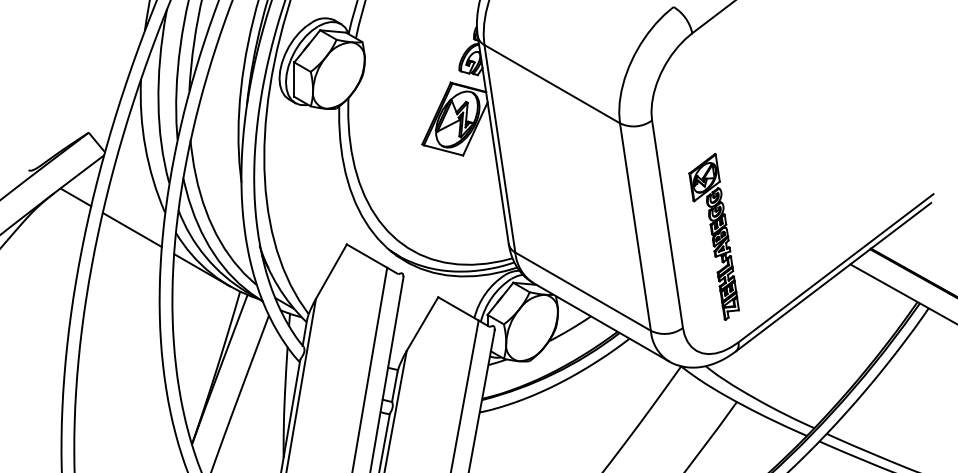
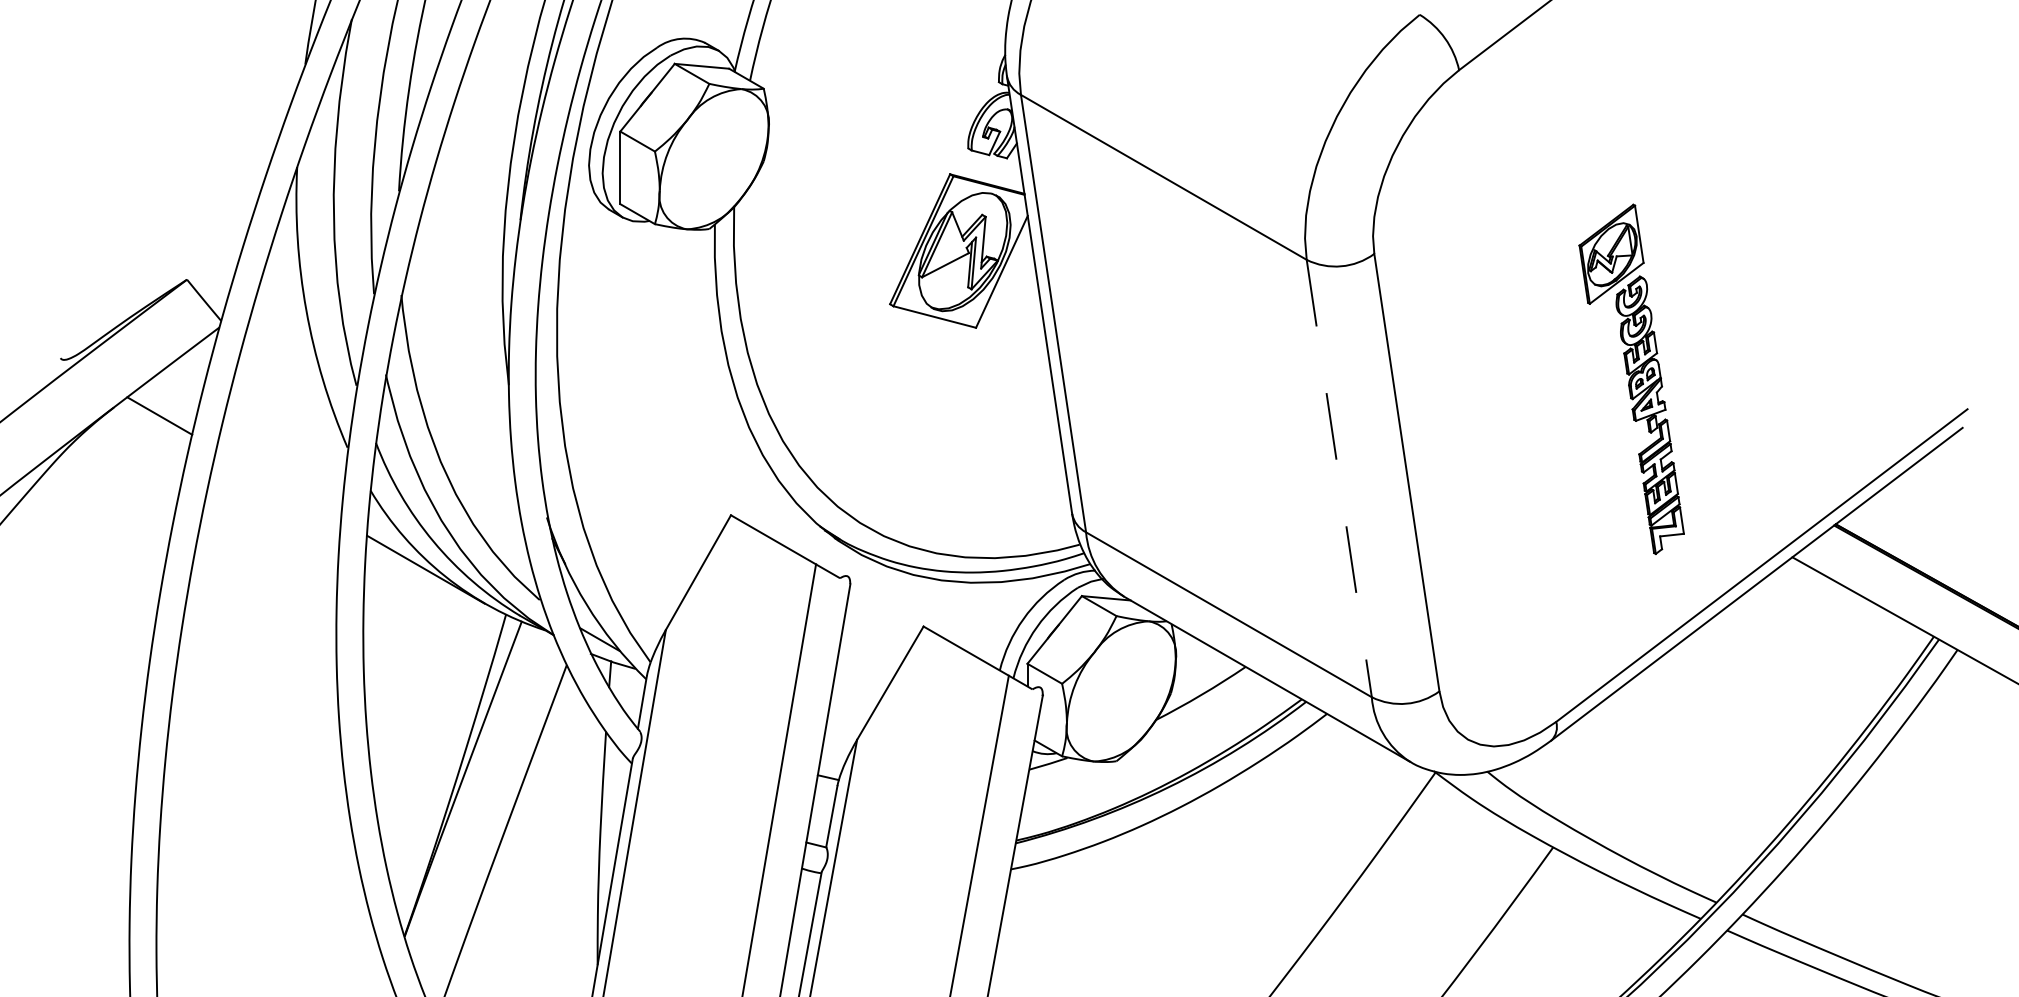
line: (635, 227) -> (1339, 479), solid -> dashed
line: (131, 230) -> (277, 485), removed
part: (713, 236) -> (1630, 378), moved

